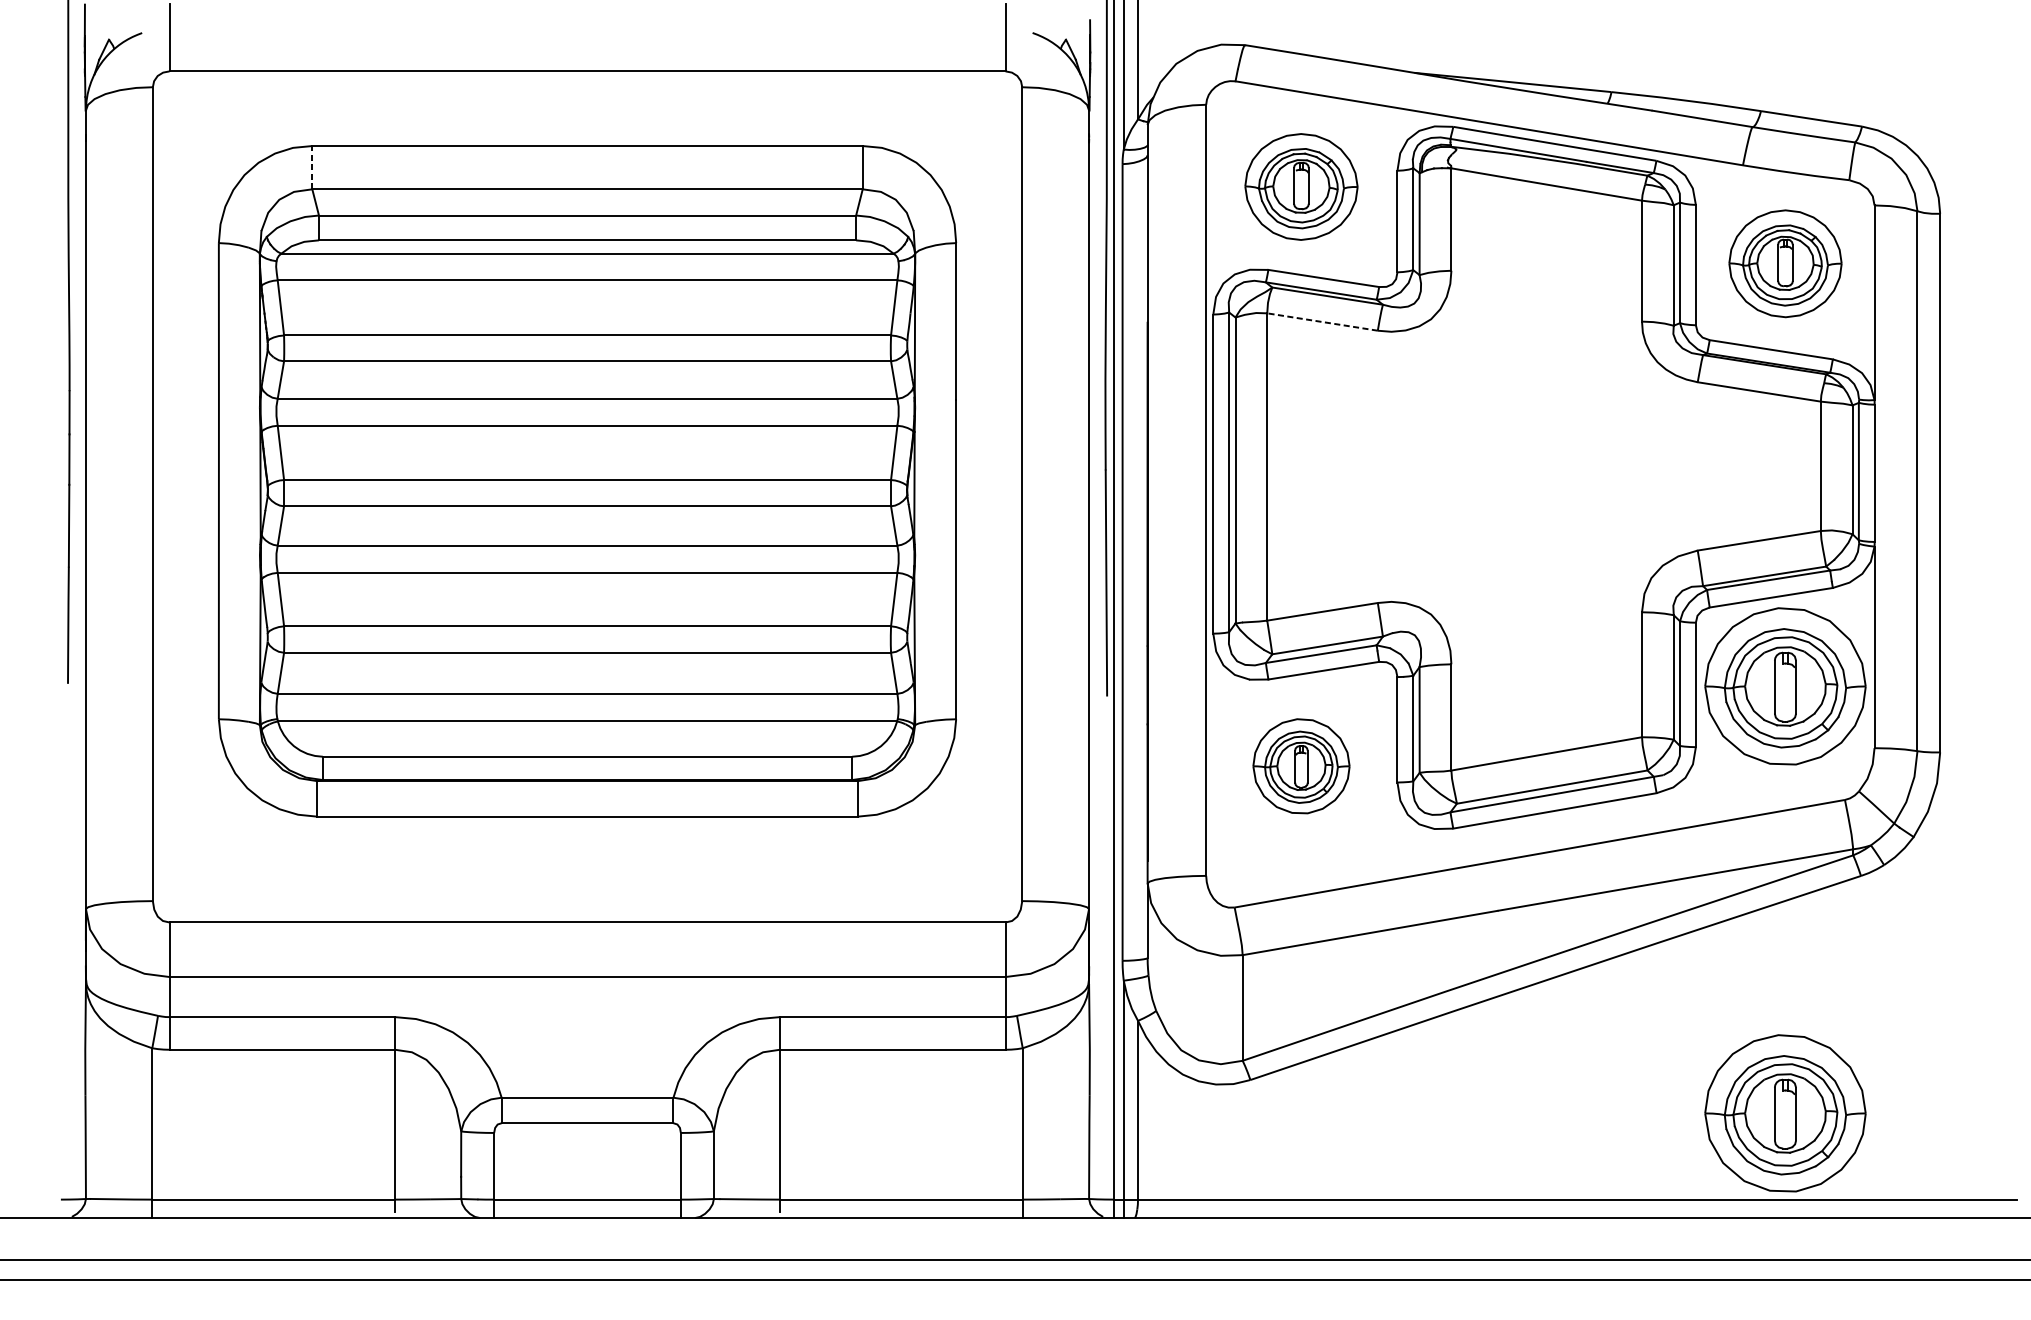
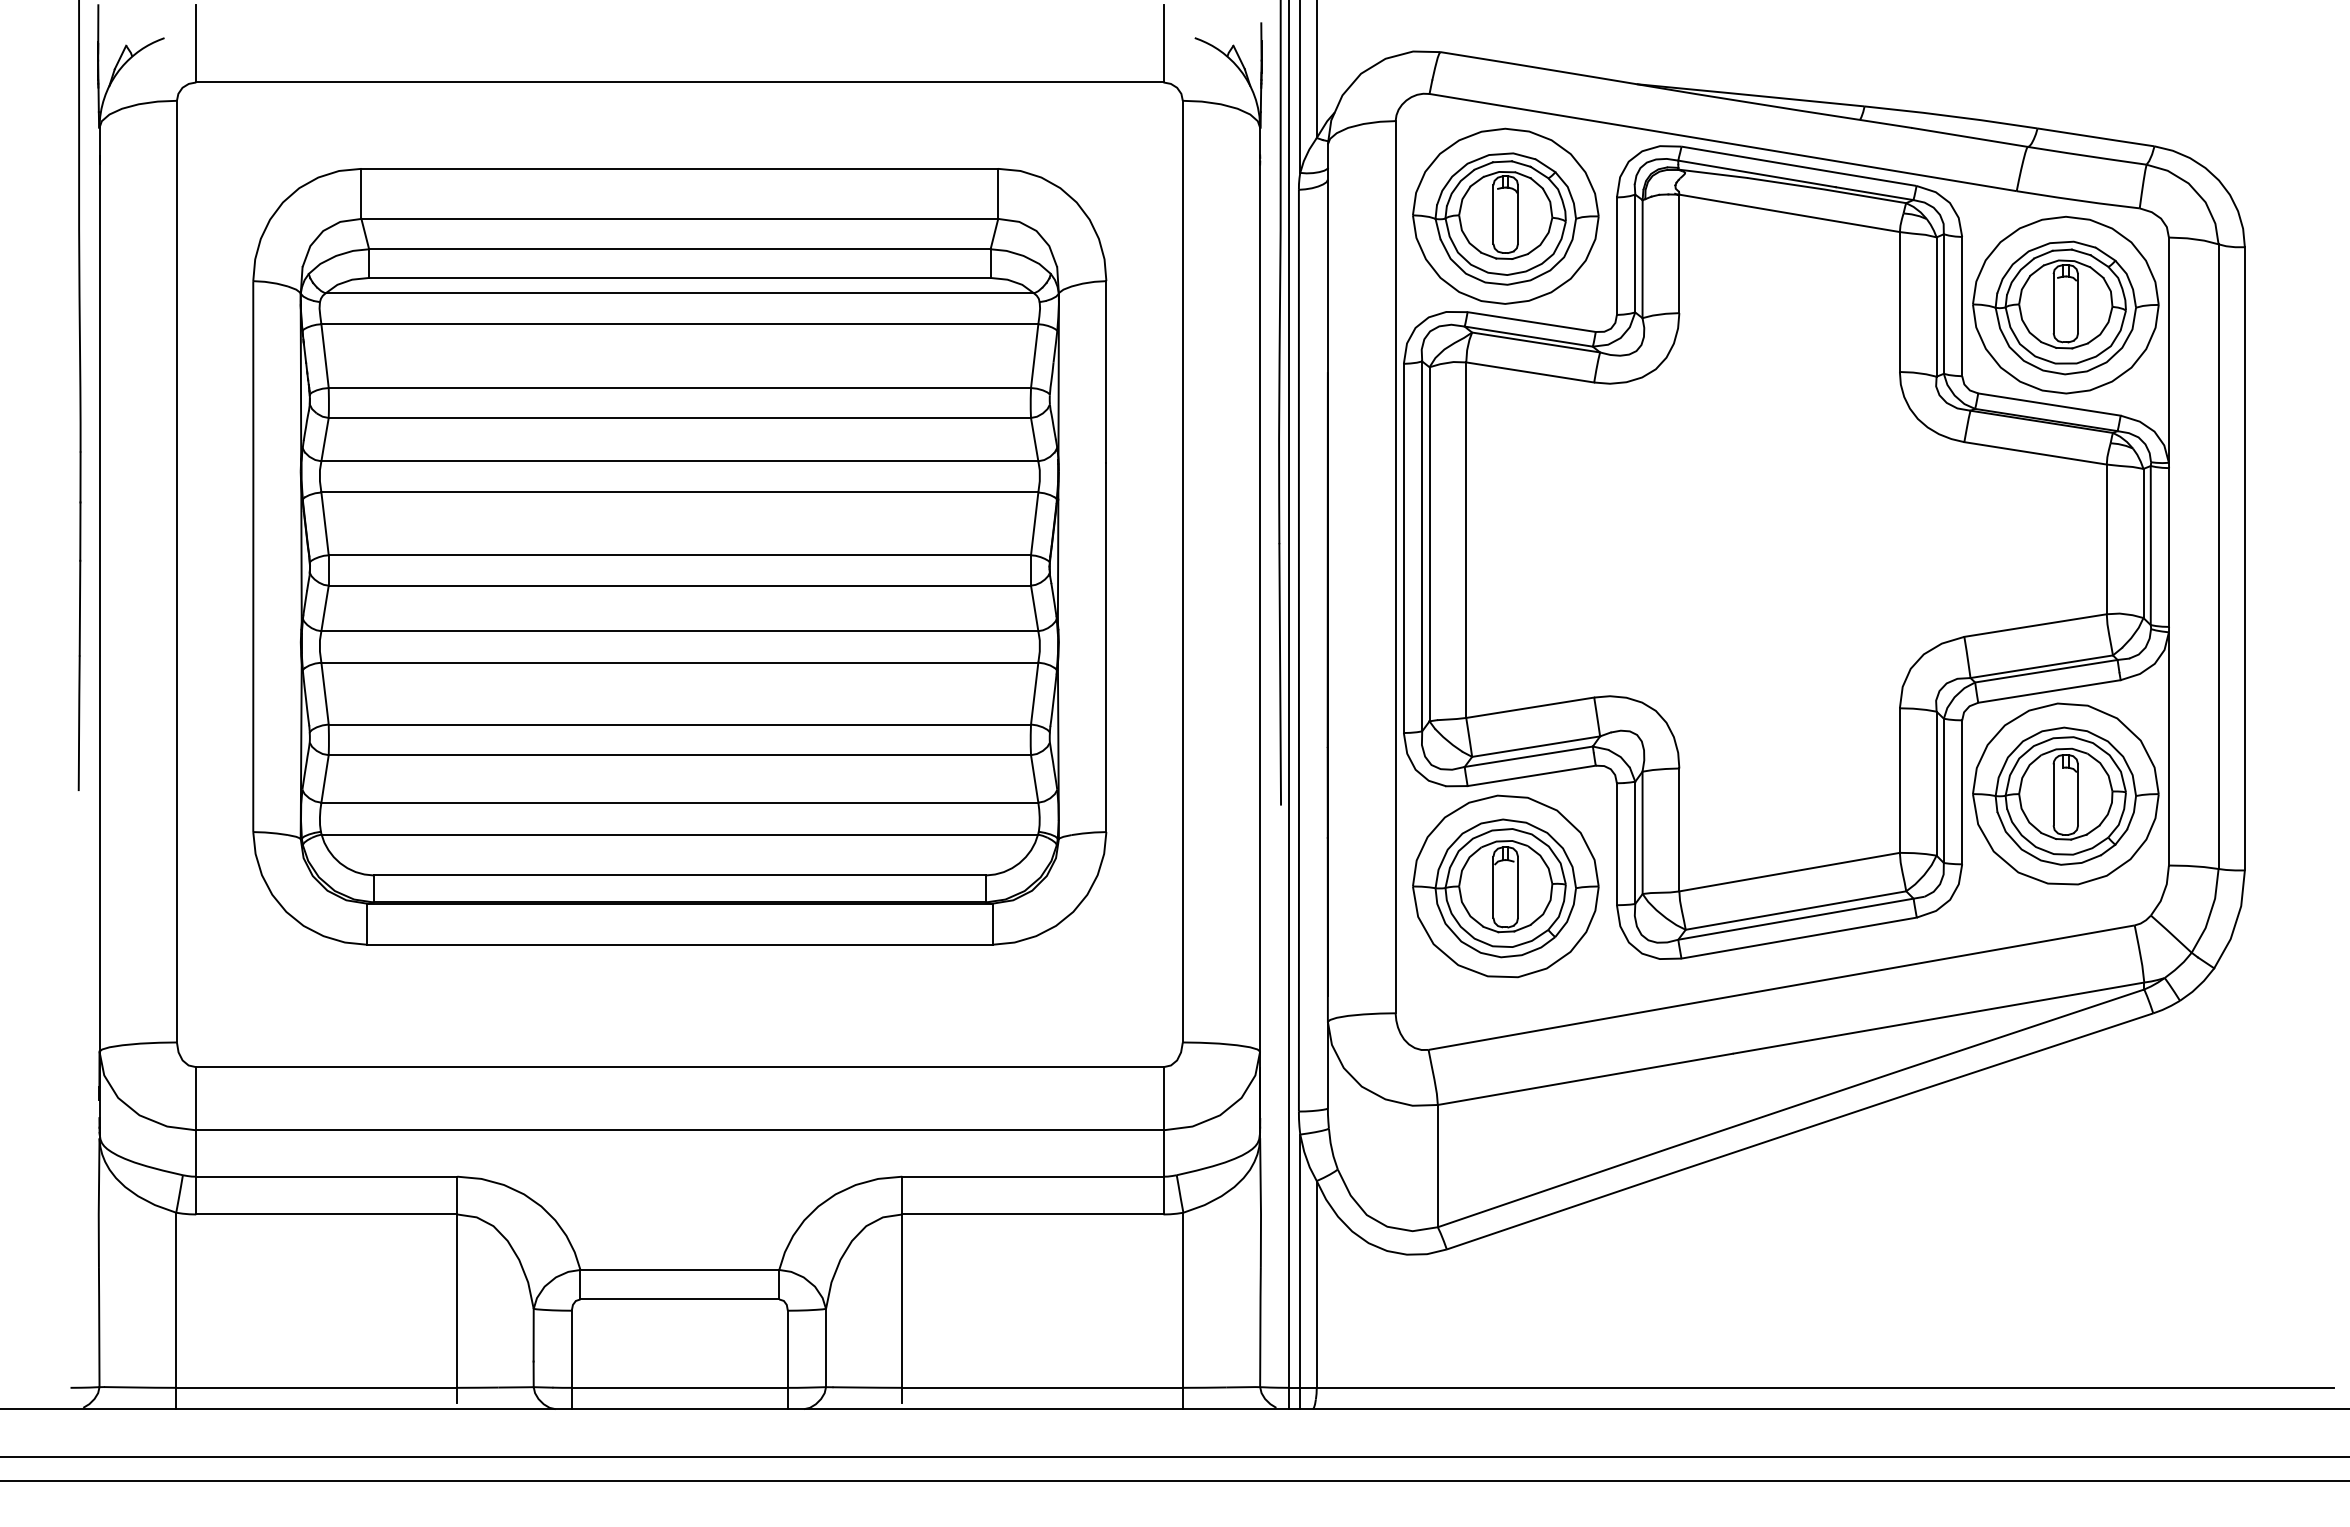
line: (312, 167) -> (361, 193), dashed -> solid
part: (1301, 186) -> (1505, 215), size x1.43
part: (1785, 263) -> (2065, 304), size x1.43
line: (1322, 322) -> (1530, 372), dashed -> solid
part: (1301, 766) -> (1505, 886), size x1.67
part: (1785, 1112) -> (2065, 1287), removed

